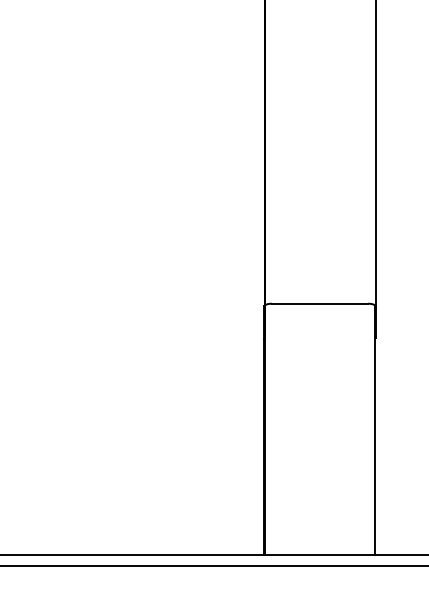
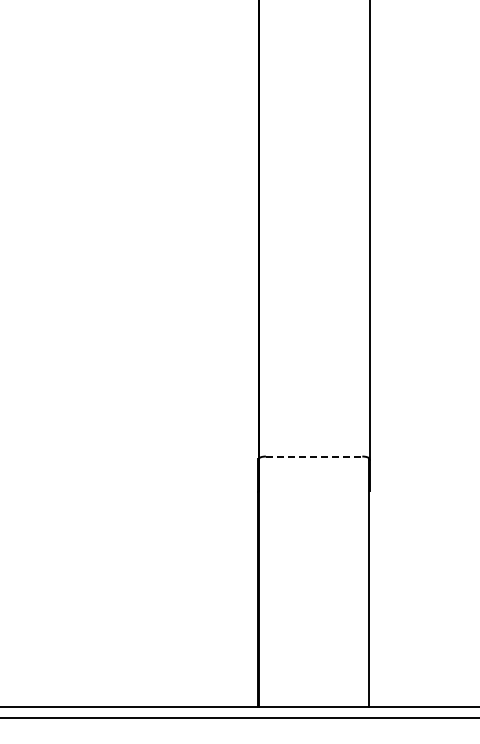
line: (320, 303) -> (314, 456), solid -> dashed

